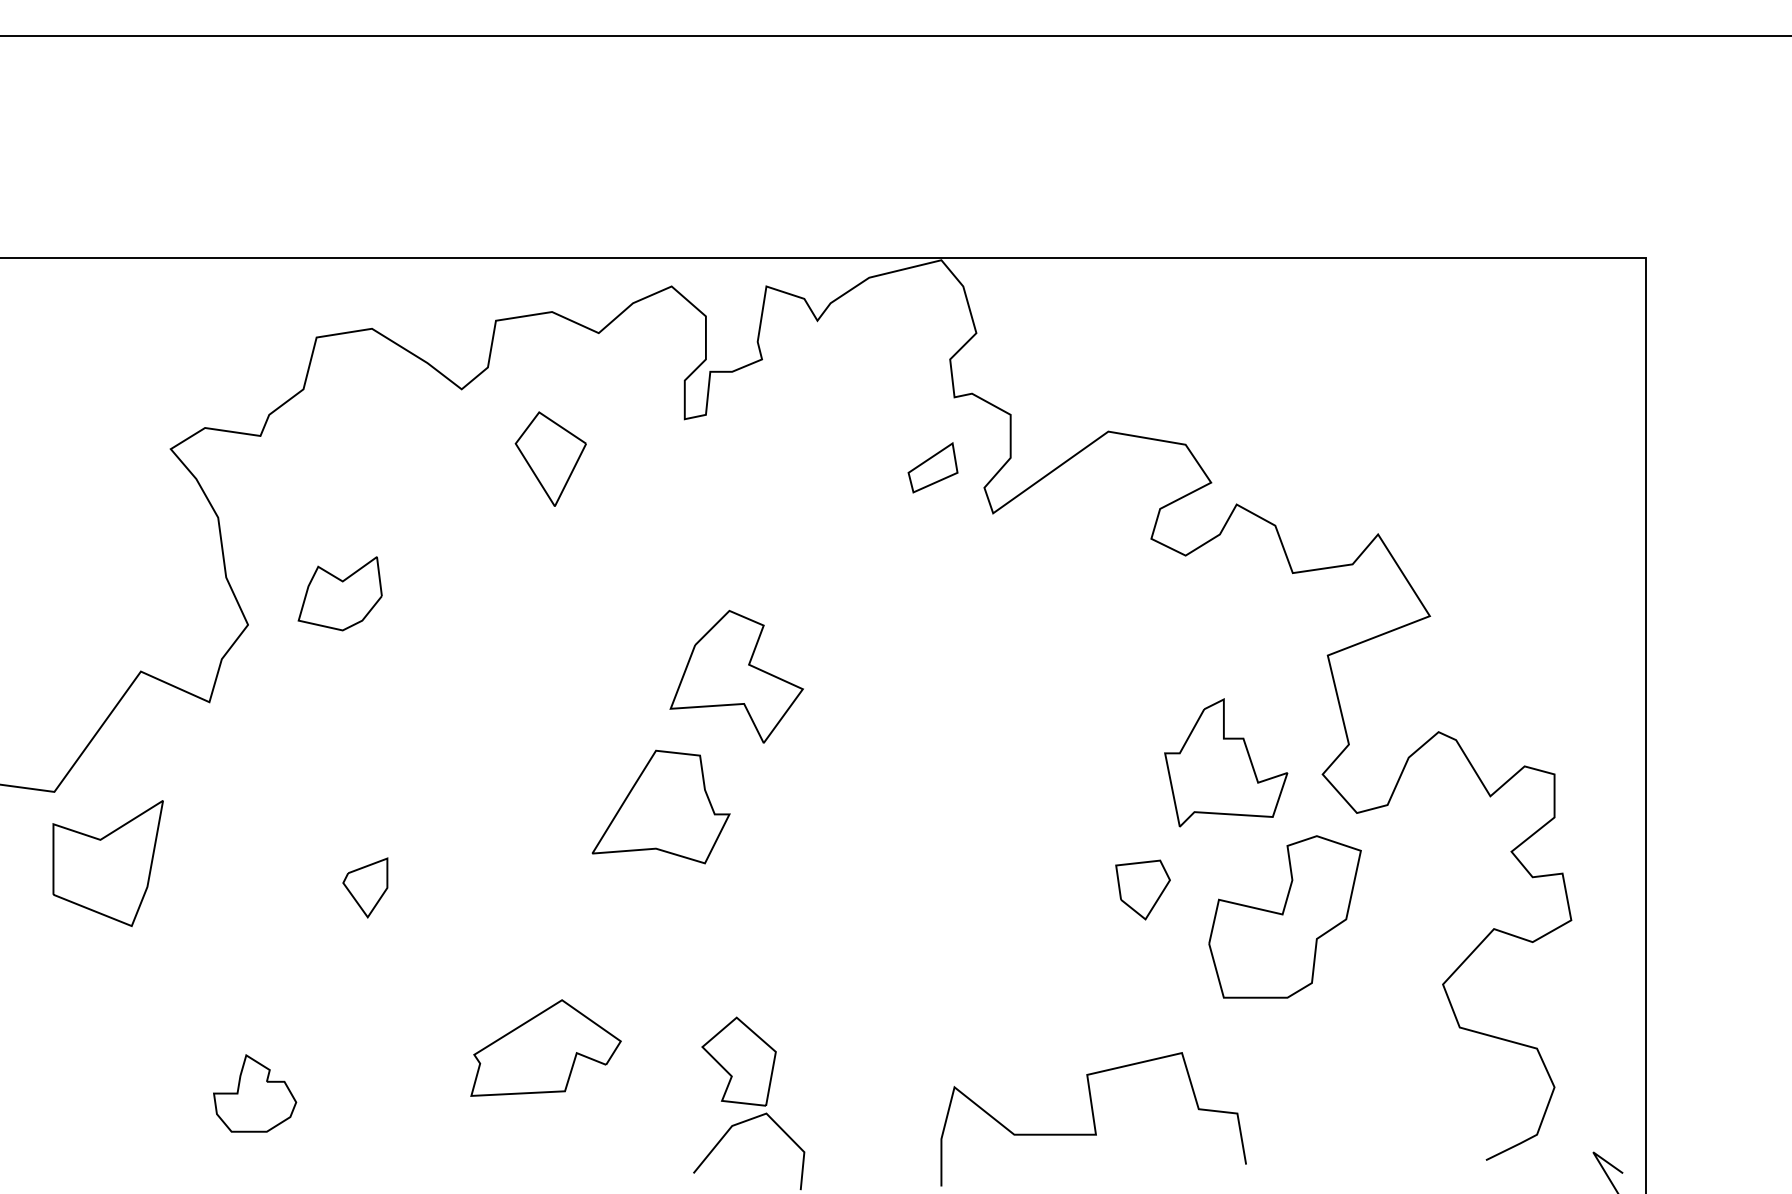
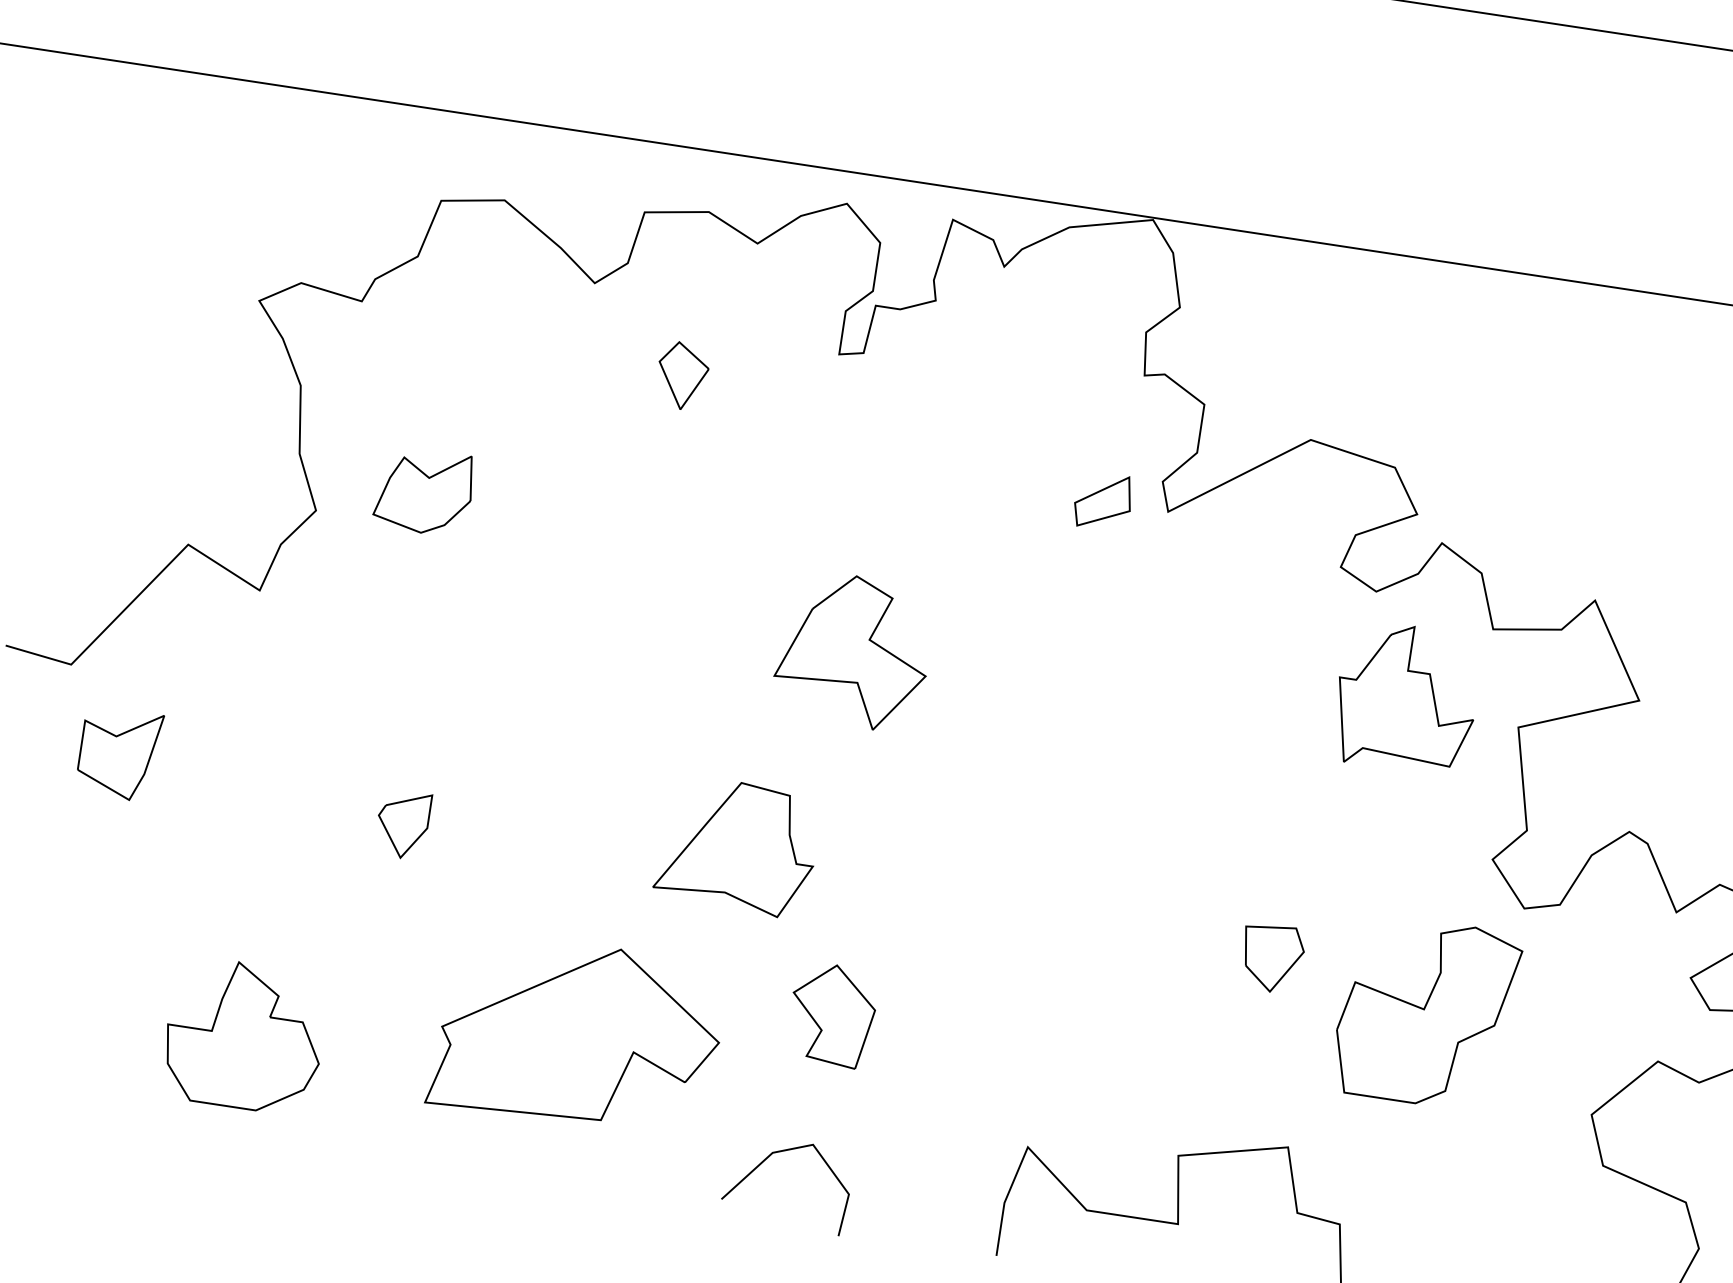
part: (550, 458) -> (682, 375), size x0.62
part: (932, 467) -> (1102, 500), moved
part: (1226, 762) -> (1406, 697), moved
part: (660, 806) -> (737, 846), moved
part: (108, 863) -> (119, 753), size x0.62
part: (545, 1047) -> (577, 1033), size x1.67
part: (738, 1061) -> (831, 1014), moved
part: (254, 1093) -> (243, 1035), size x1.67

